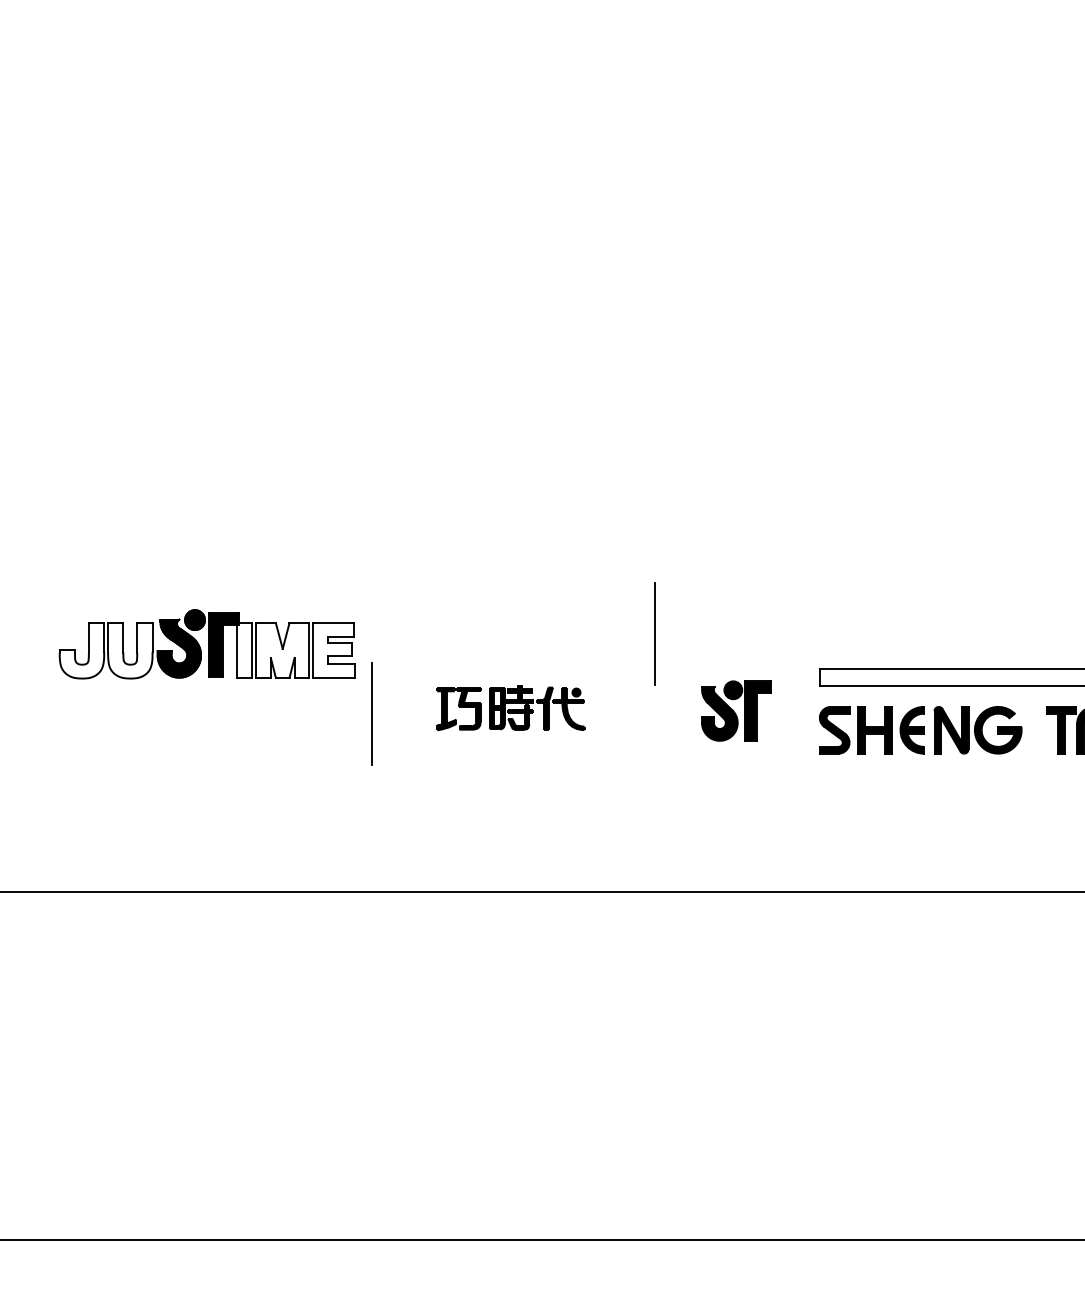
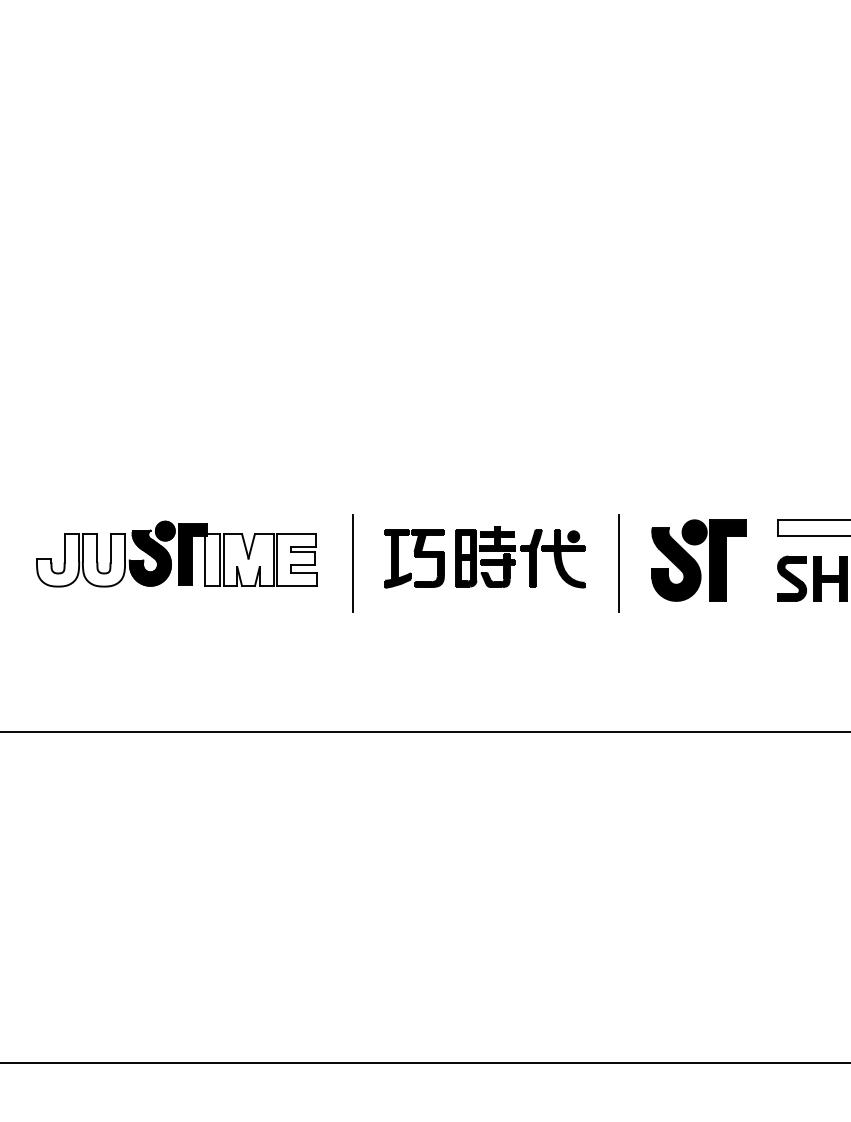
line: (654, 633) -> (618, 562), moved
part: (206, 644) -> (176, 554), moved
part: (510, 707) -> (484, 557), size x1.43
part: (736, 710) -> (698, 559), size x1.43

